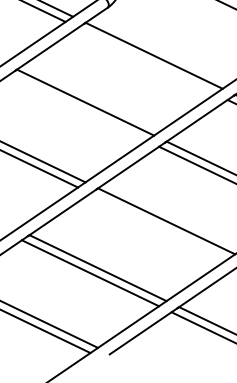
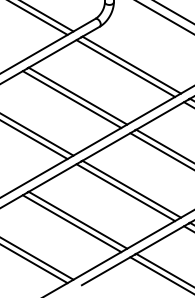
line: (146, 60) -> (125, 68), added
line: (77, 107) -> (71, 99), added
line: (158, 226) -> (125, 192), added

